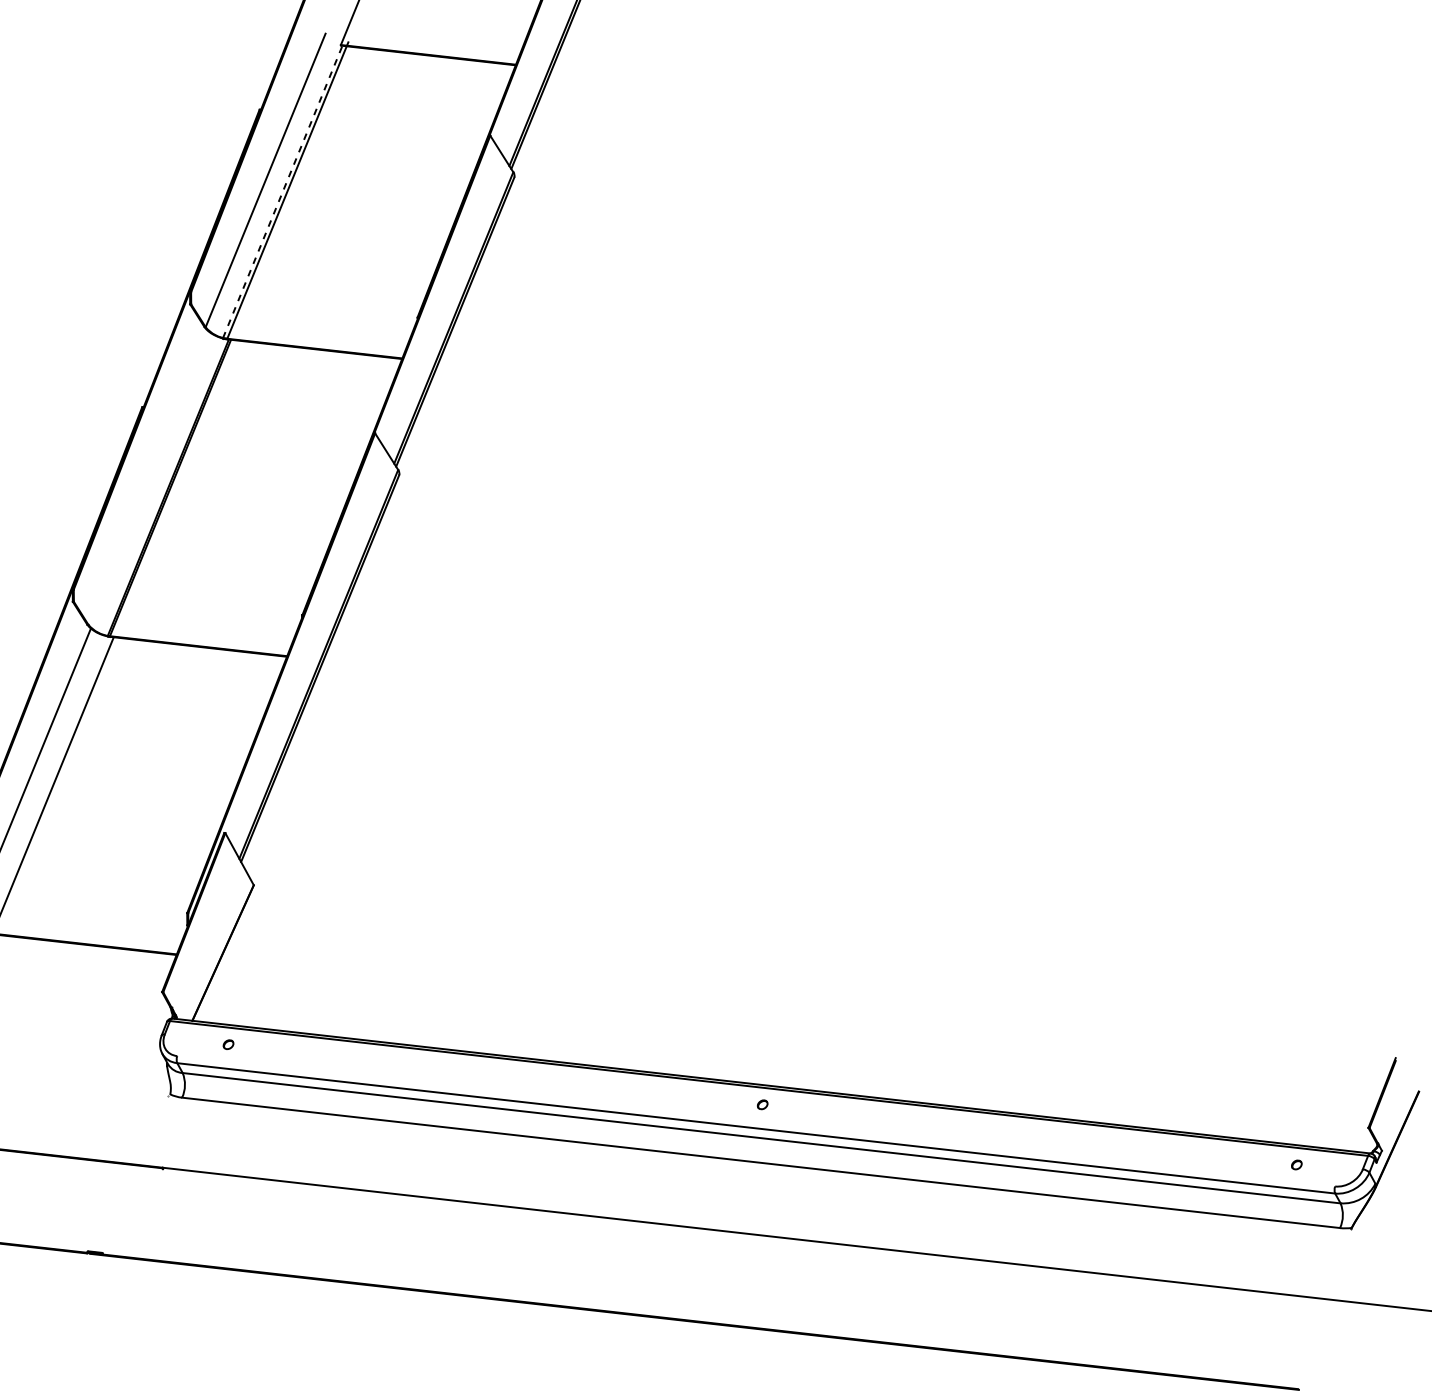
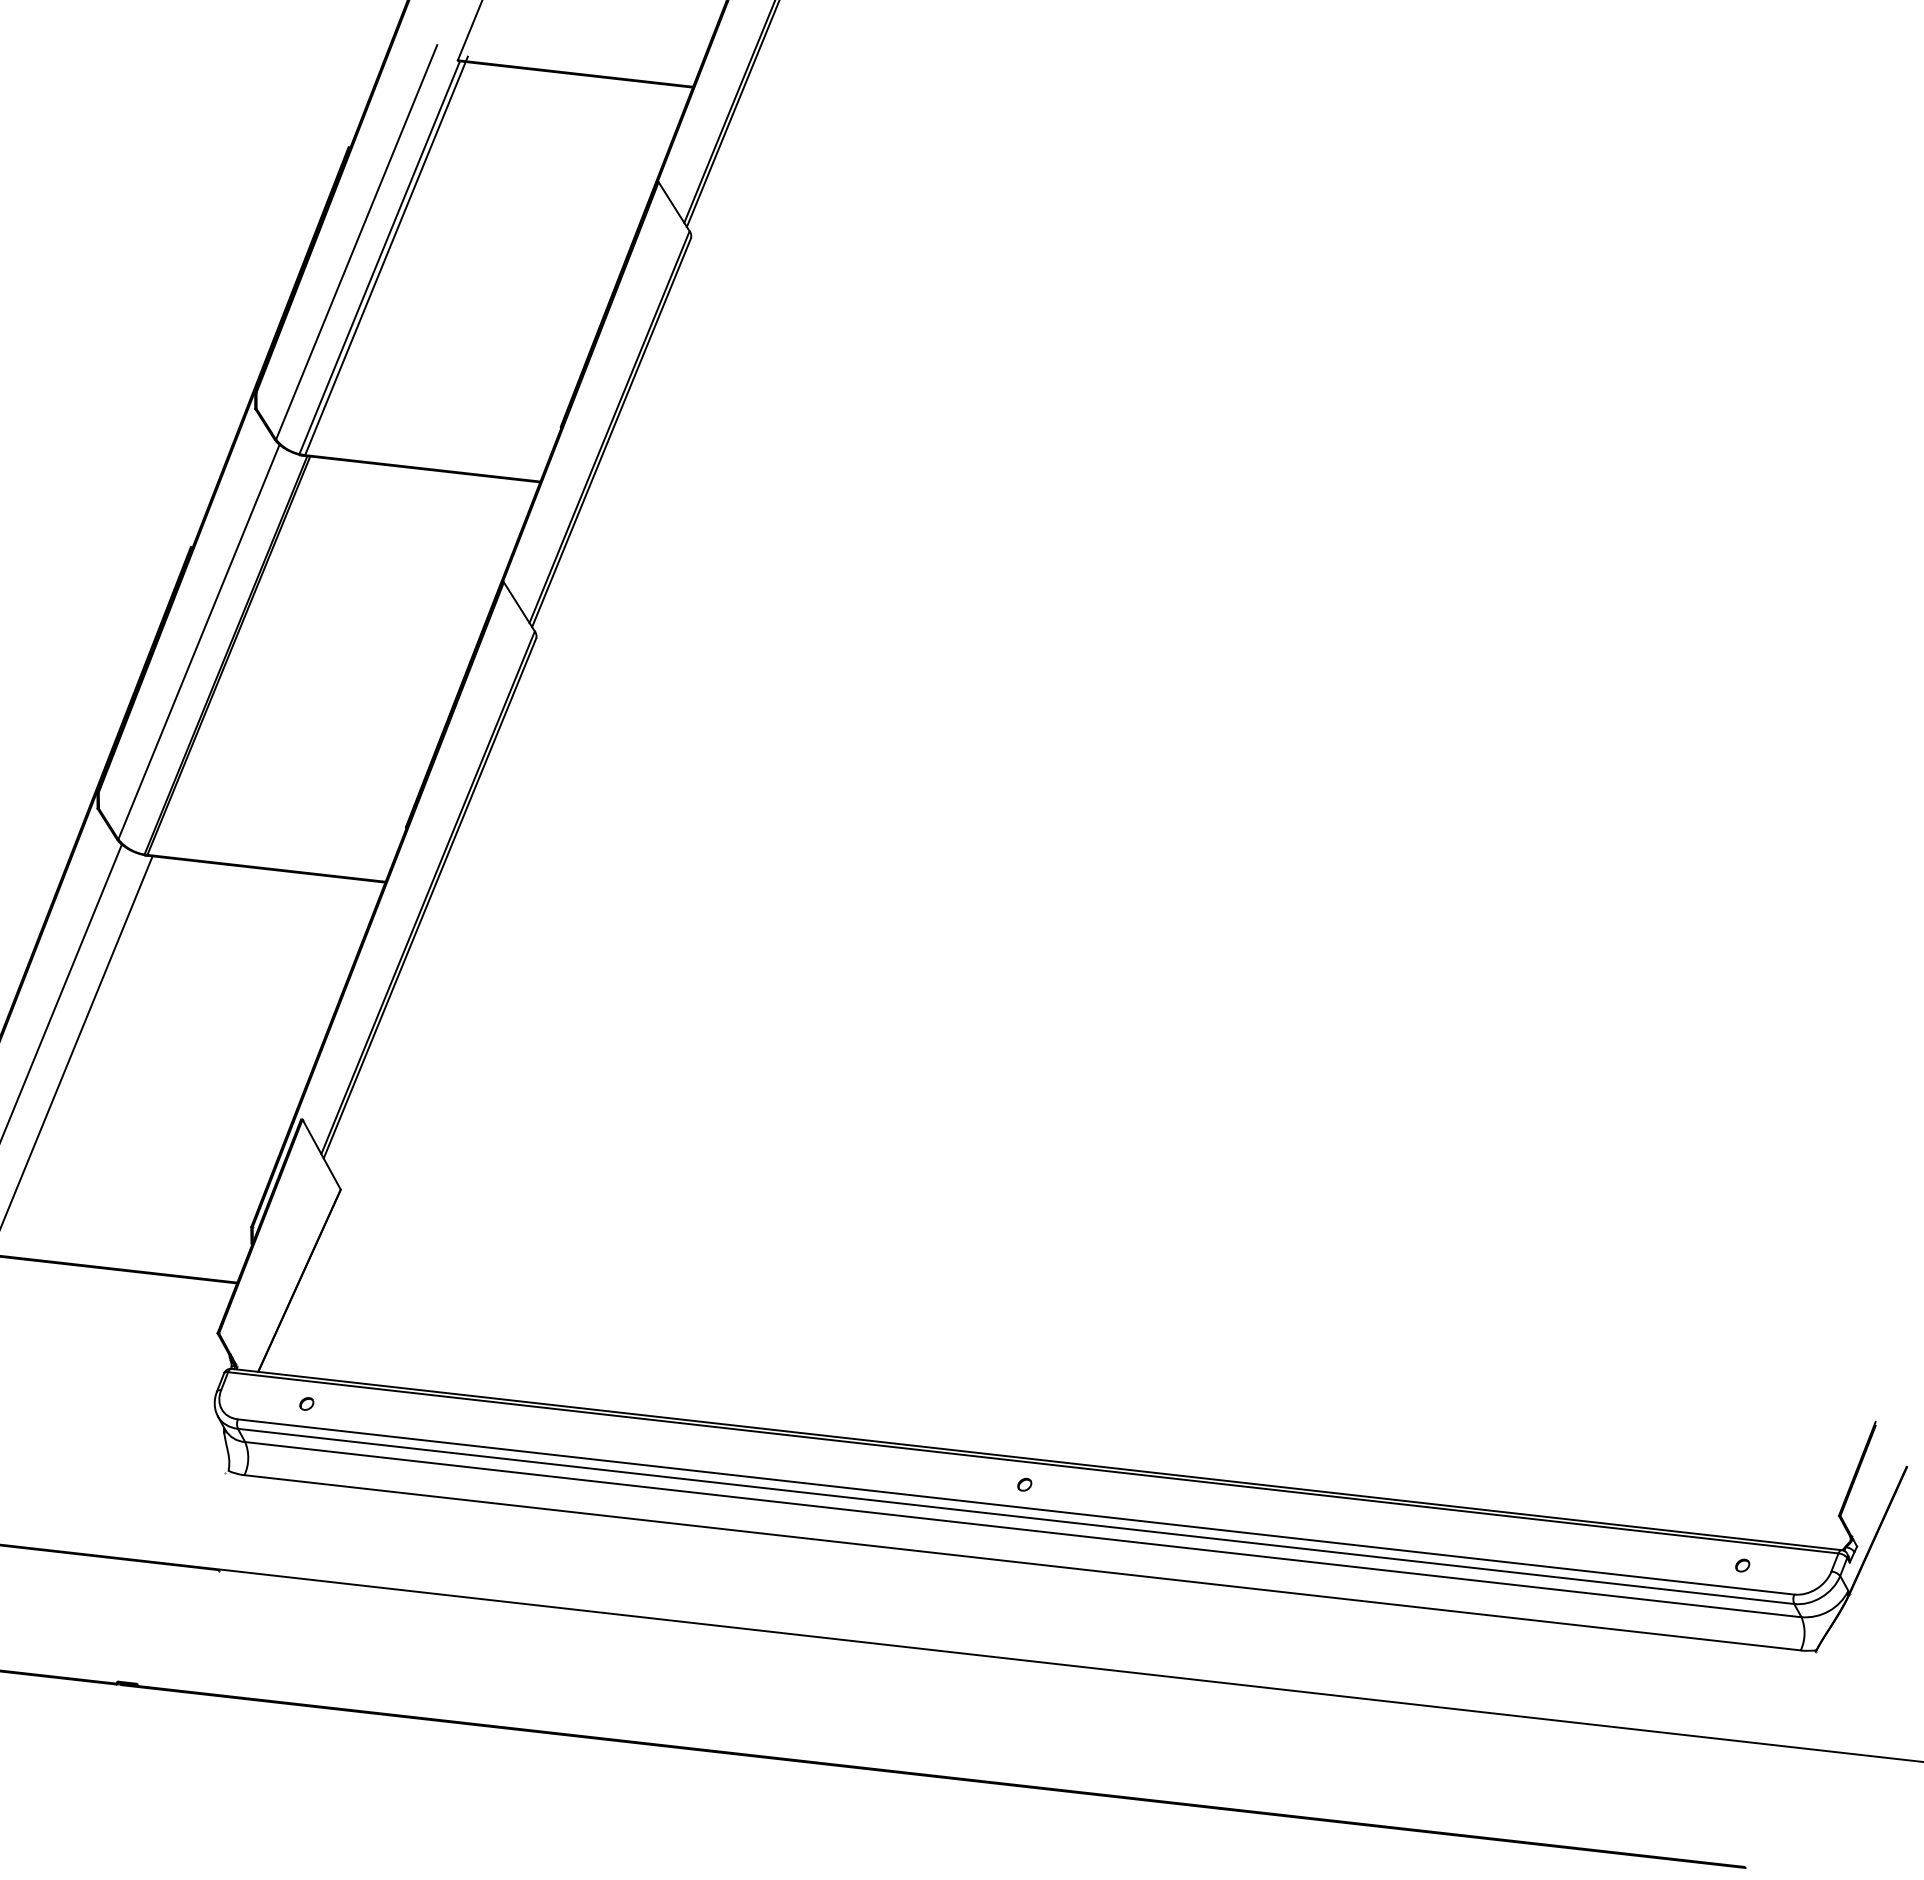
line: (282, 191) -> (379, 257), dashed -> solid
line: (147, 477) -> (198, 641), added
line: (755, 1120) -> (1015, 1506), added

